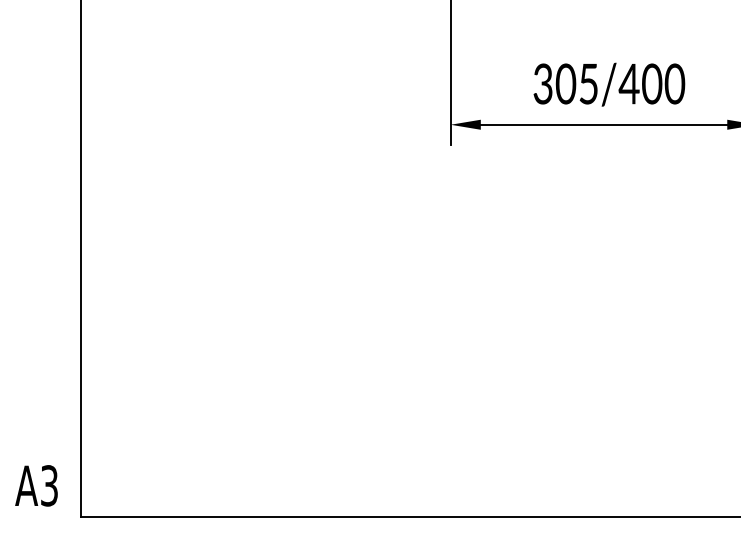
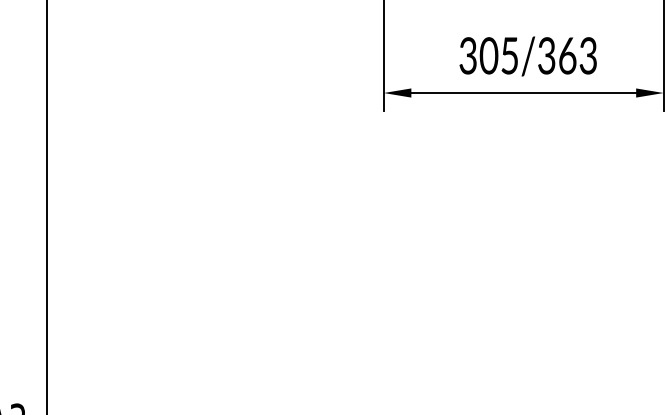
text: (651, 83) -> (567, 55), 305/400 -> 305/363

